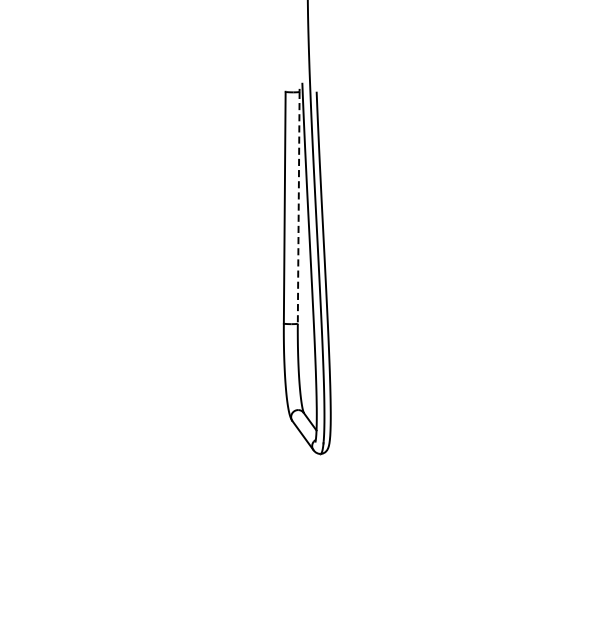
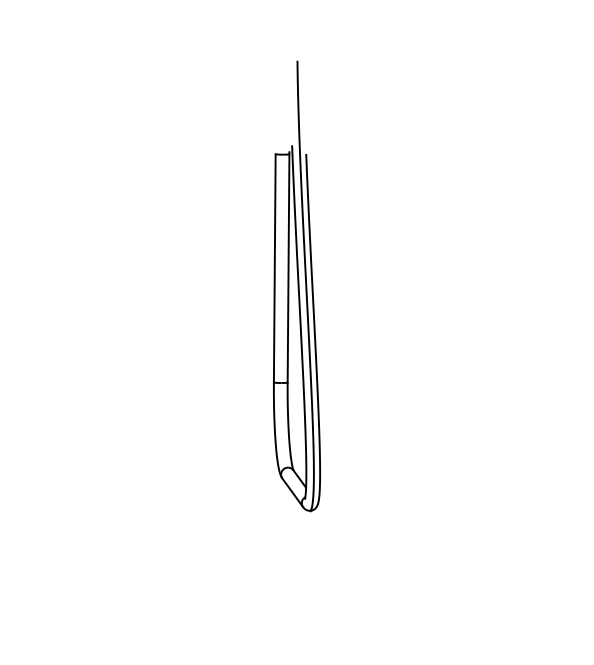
line: (298, 207) -> (288, 268), dashed -> solid

